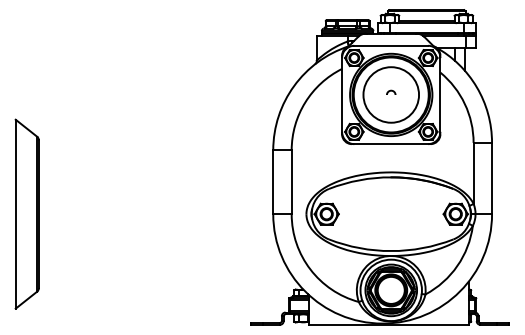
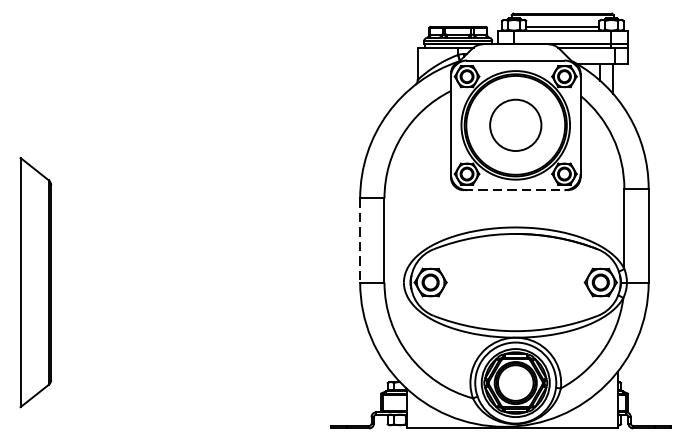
curve: (391, 91) -> (516, 120), removed
circle: (391, 94) -> (516, 124), size x0.7
line: (391, 144) -> (516, 190), solid -> dashed
line: (273, 182) -> (360, 240), solid -> dashed

